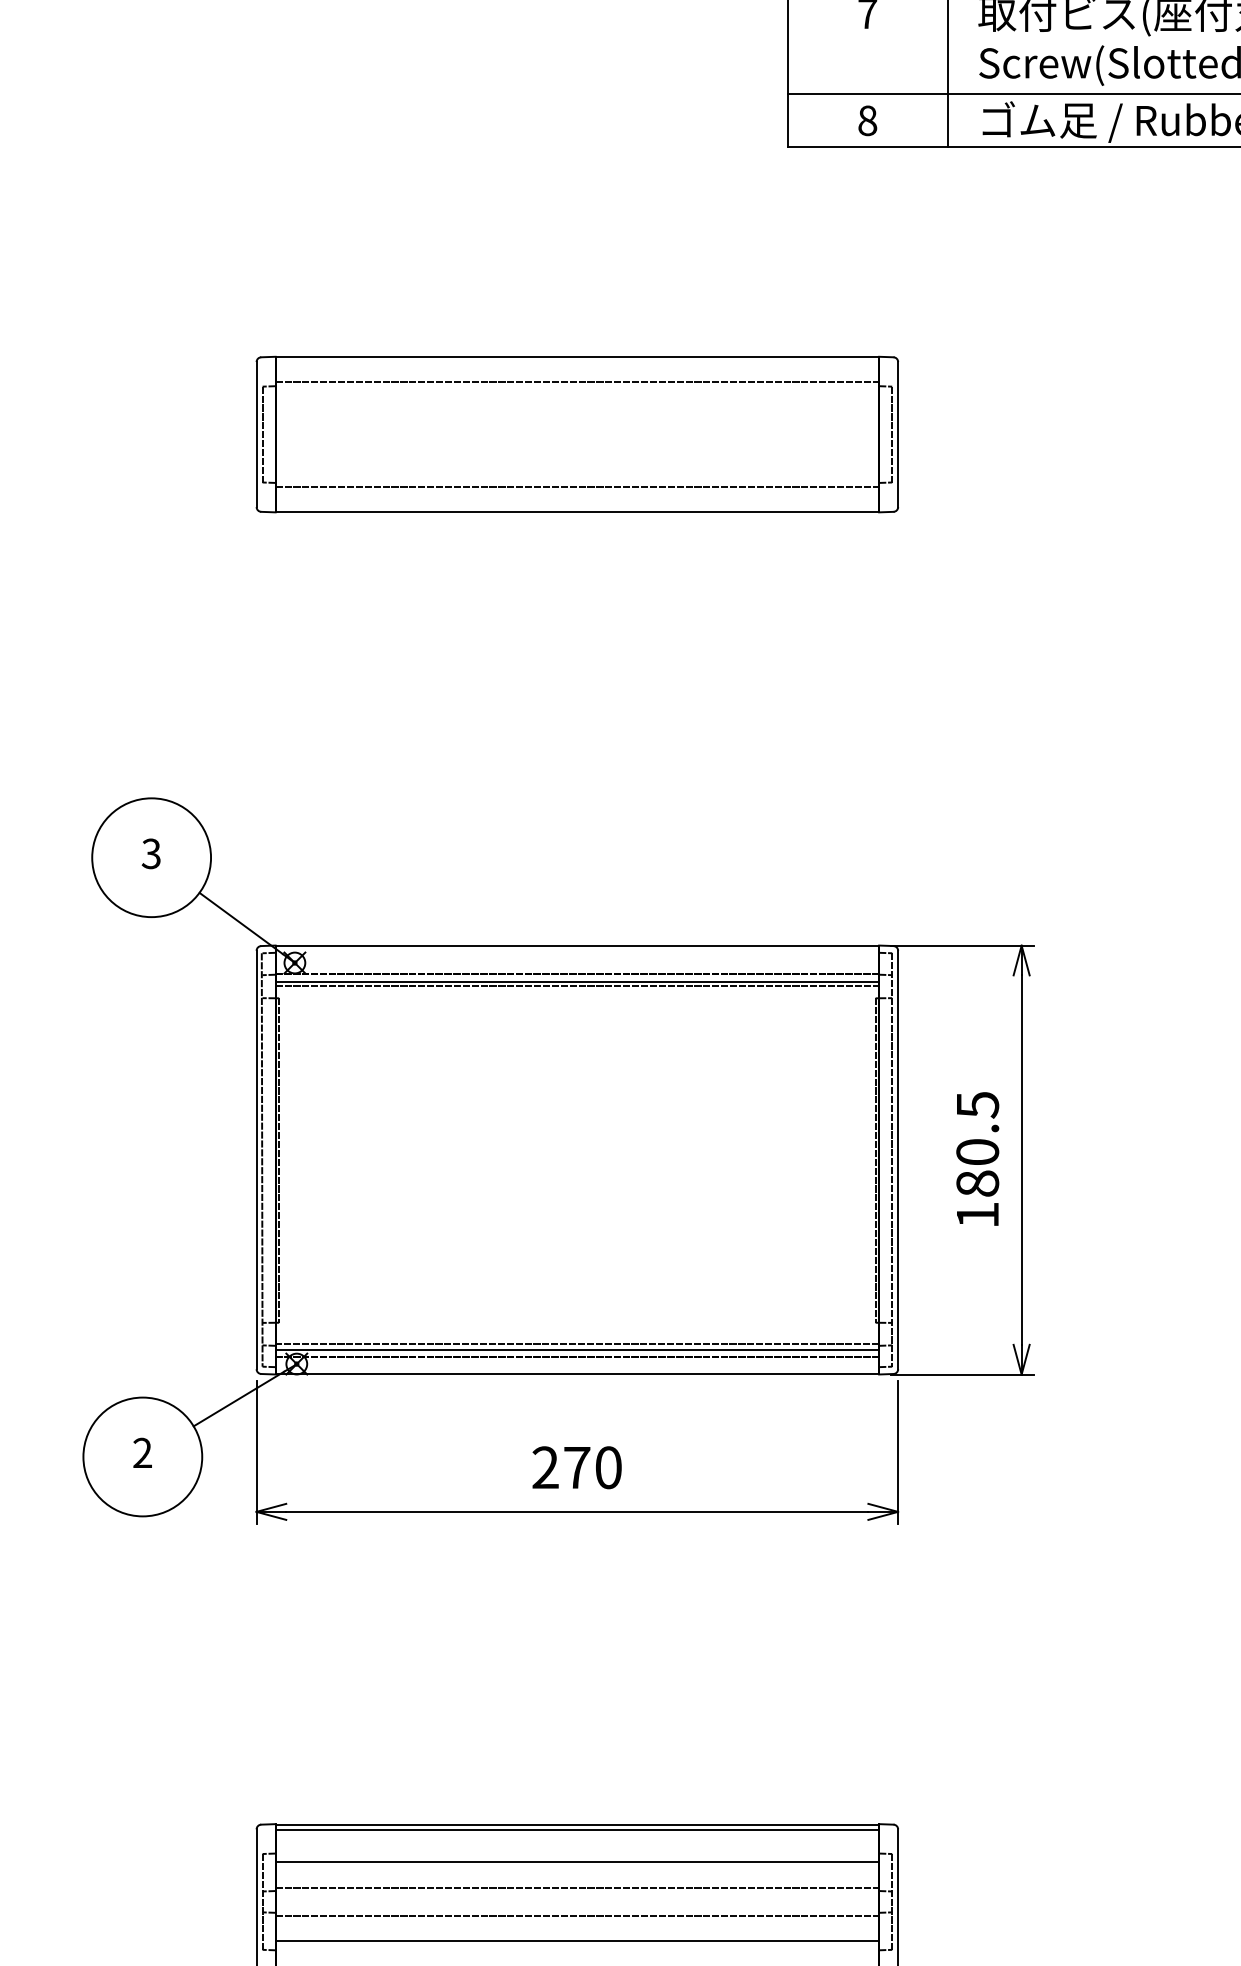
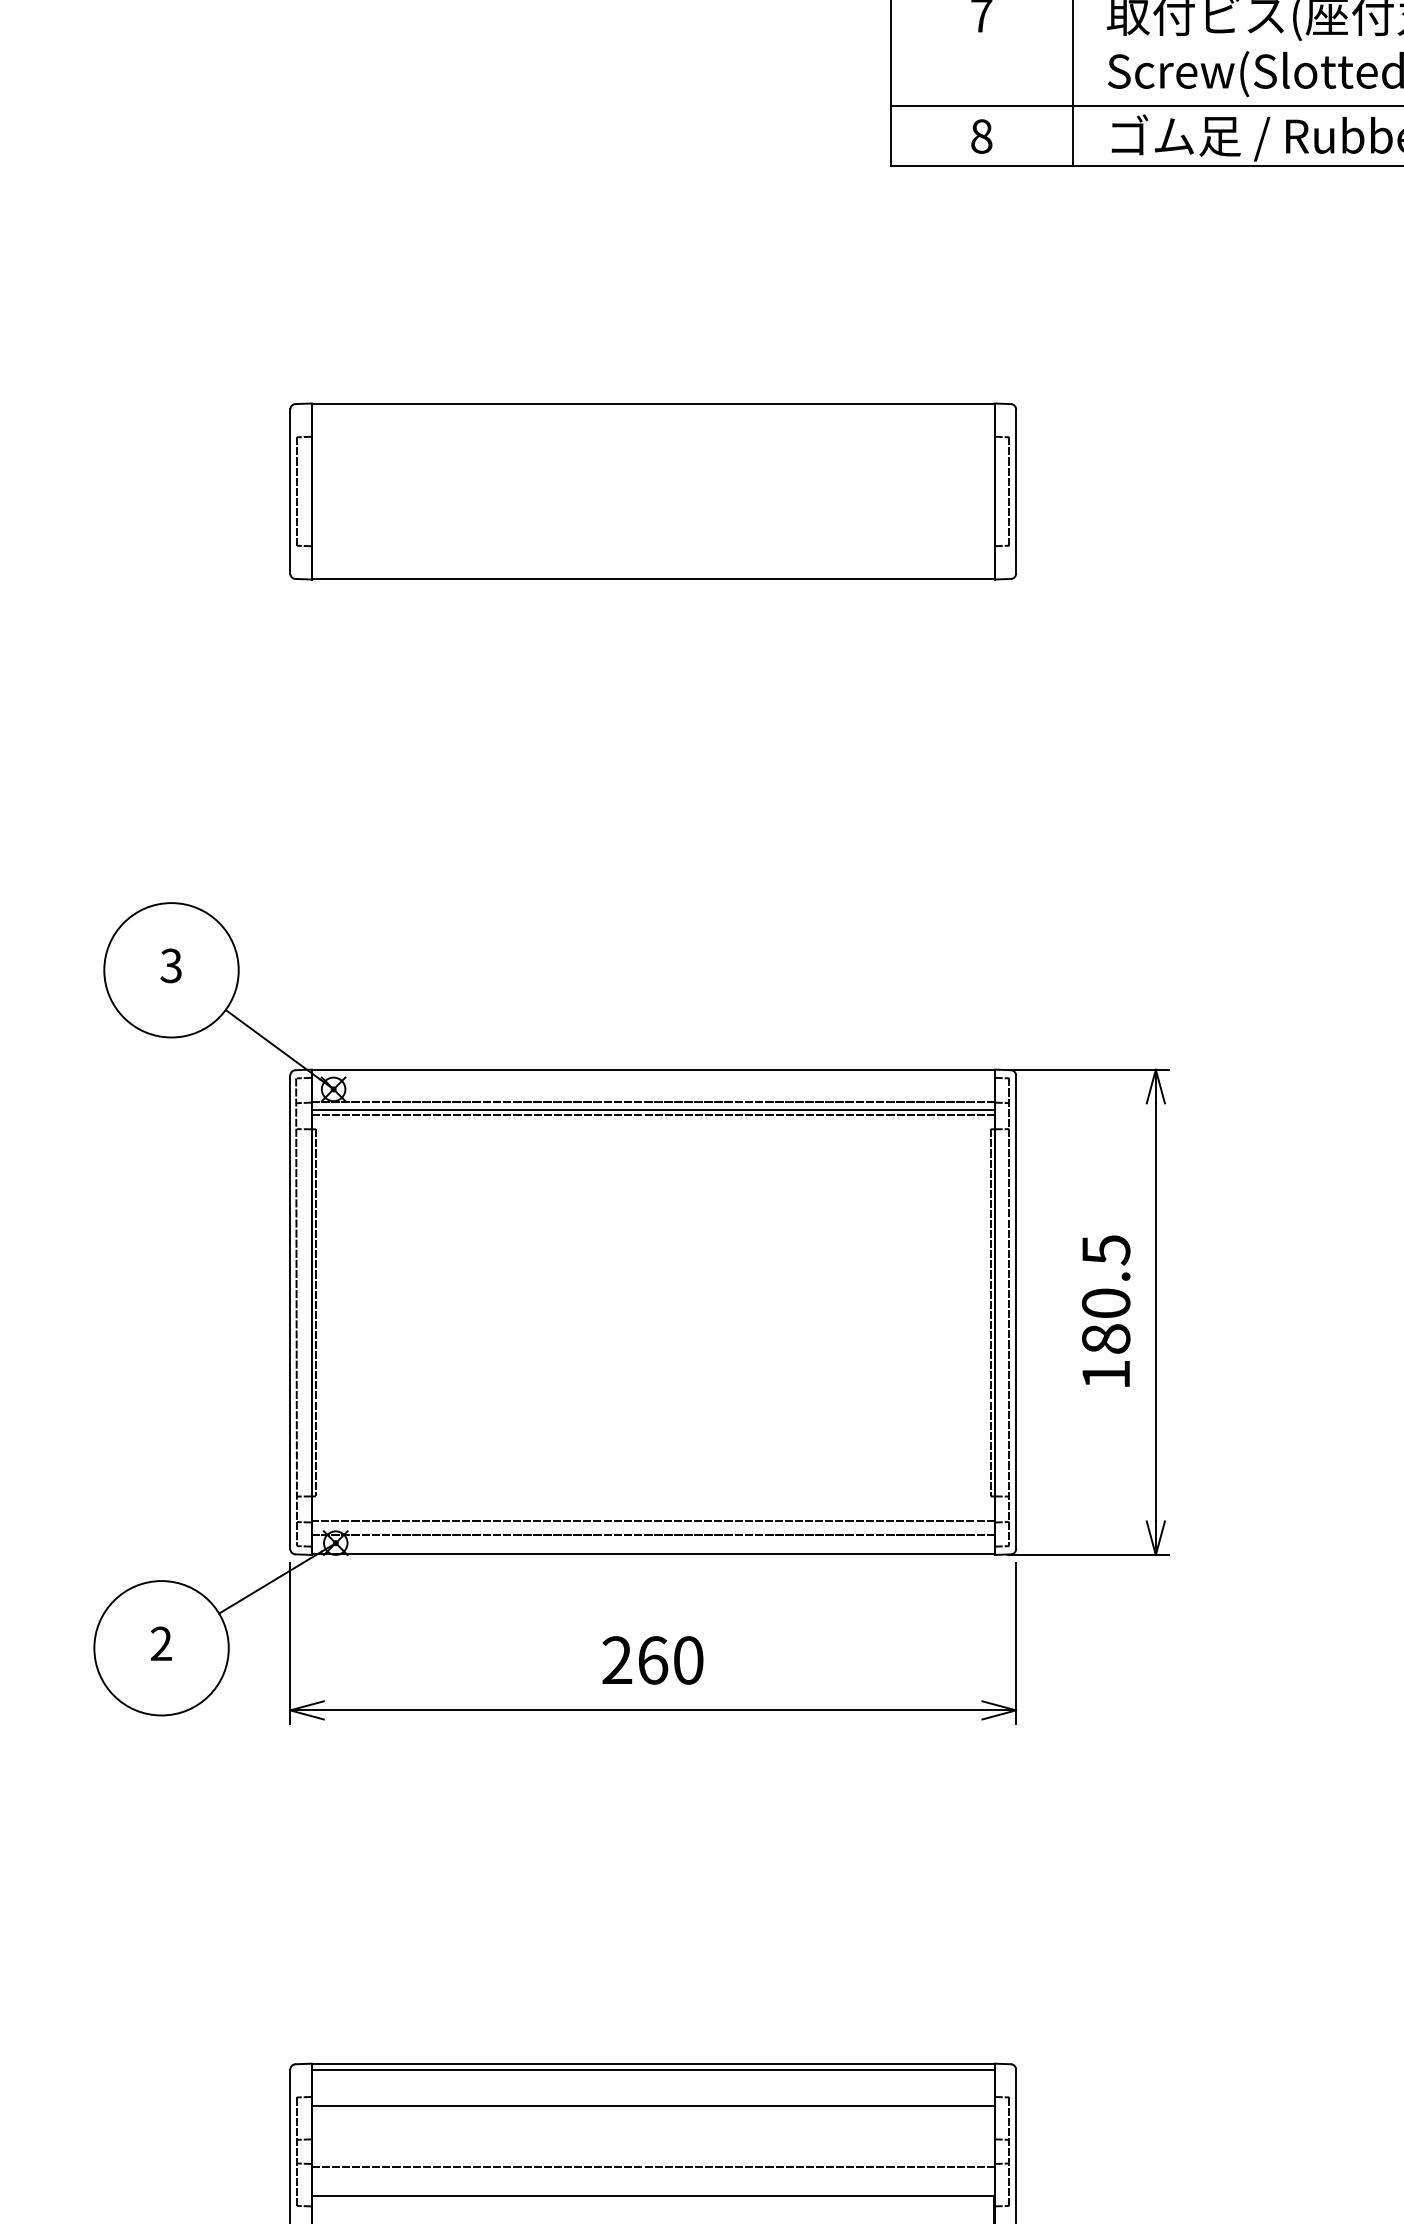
line: (577, 382) -> (653, 432), removed
line: (577, 486) -> (653, 550), removed
line: (577, 1349) -> (653, 1526), removed
text: (577, 1467) -> (653, 1660), 270 -> 260
line: (577, 1888) -> (653, 2136), removed

